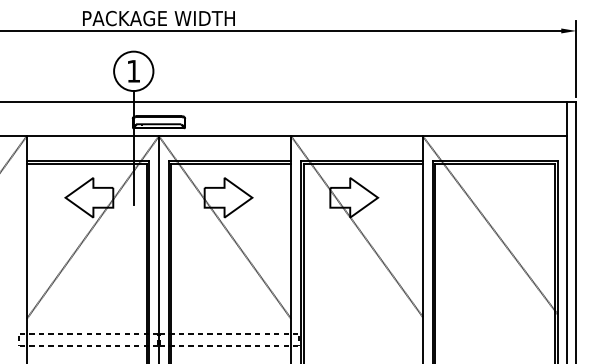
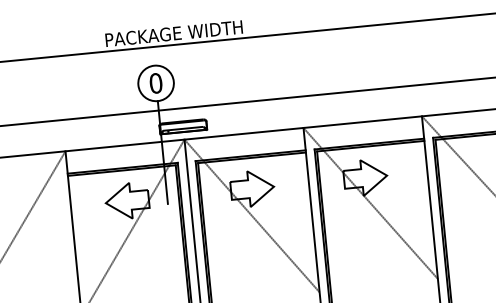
text: (133, 70) -> (155, 82), 1 -> 0

